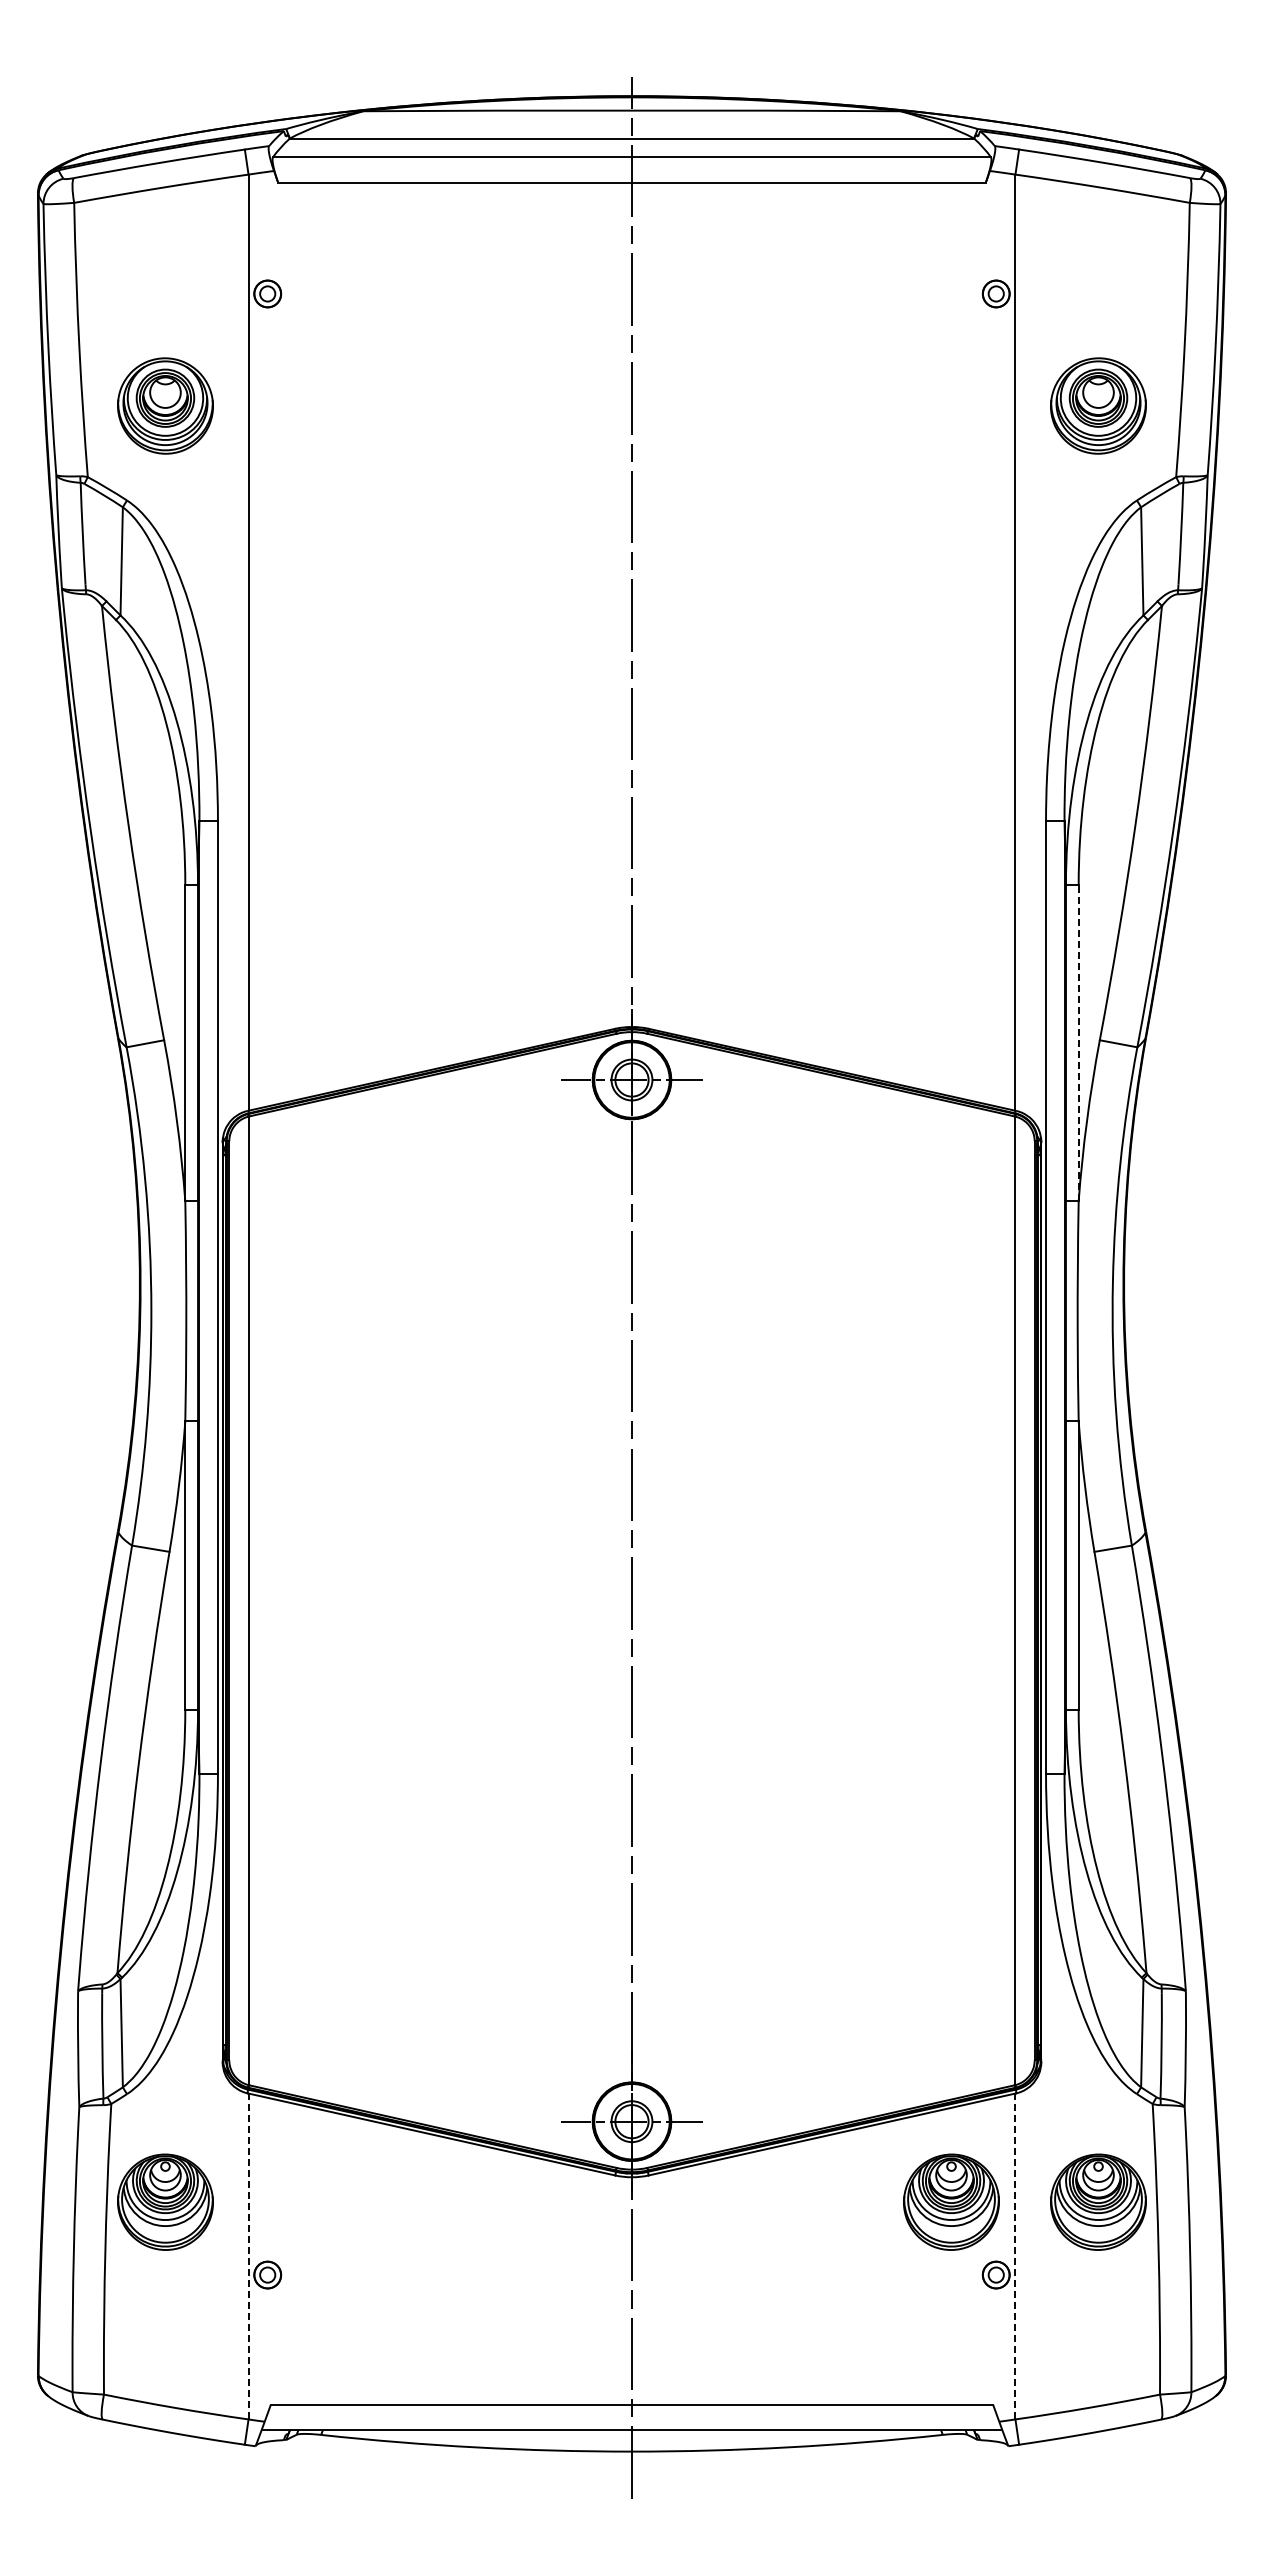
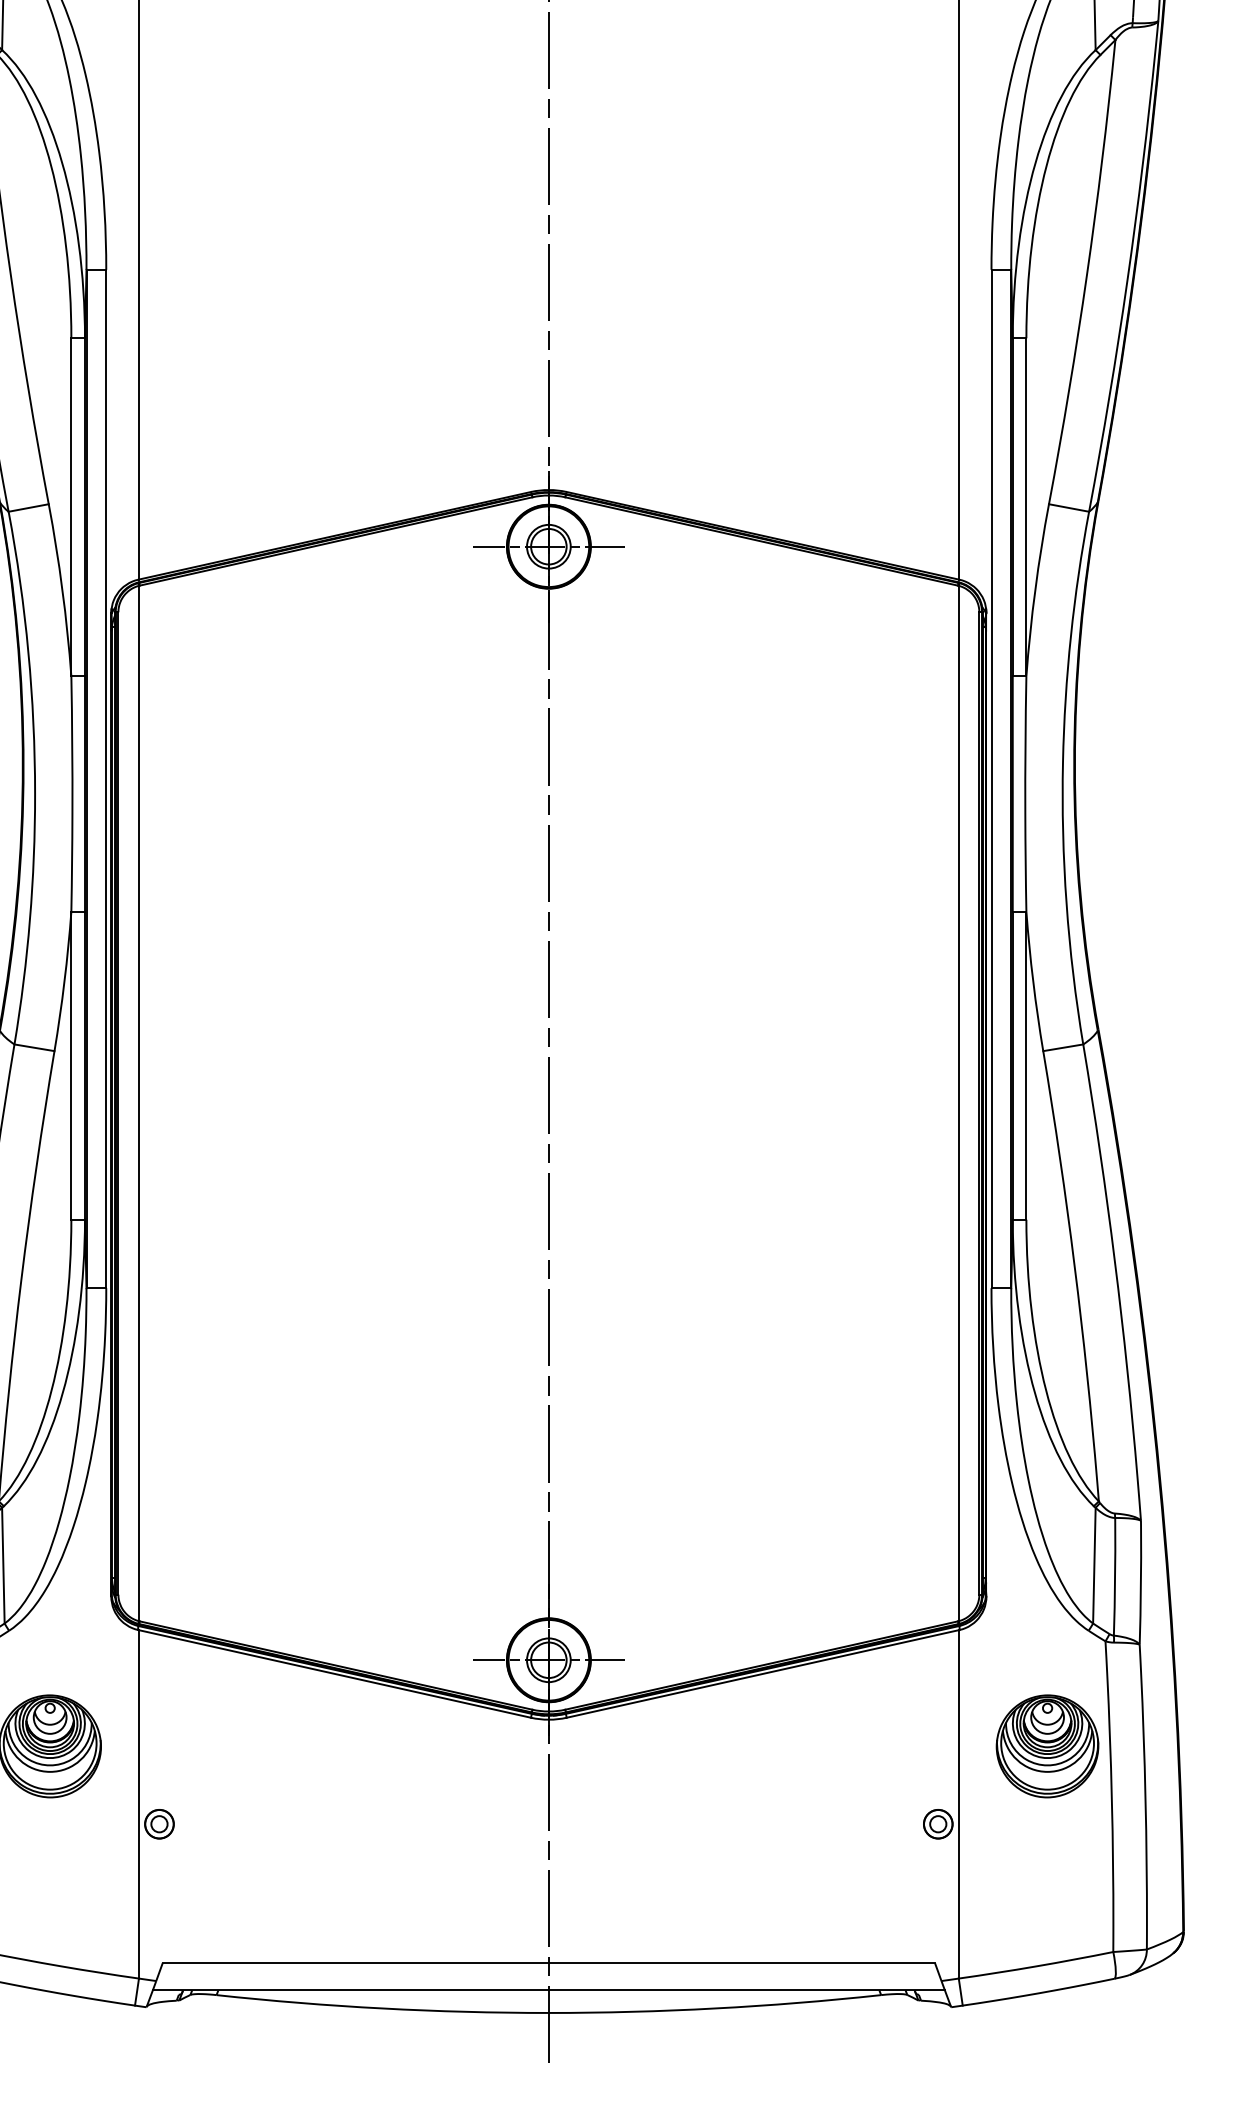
line: (1078, 1042) -> (1026, 506), dashed -> solid
part: (951, 2201) -> (890, 1745), removed
line: (248, 2256) -> (138, 1804), dashed -> solid
line: (1015, 2256) -> (958, 1804), dashed -> solid

